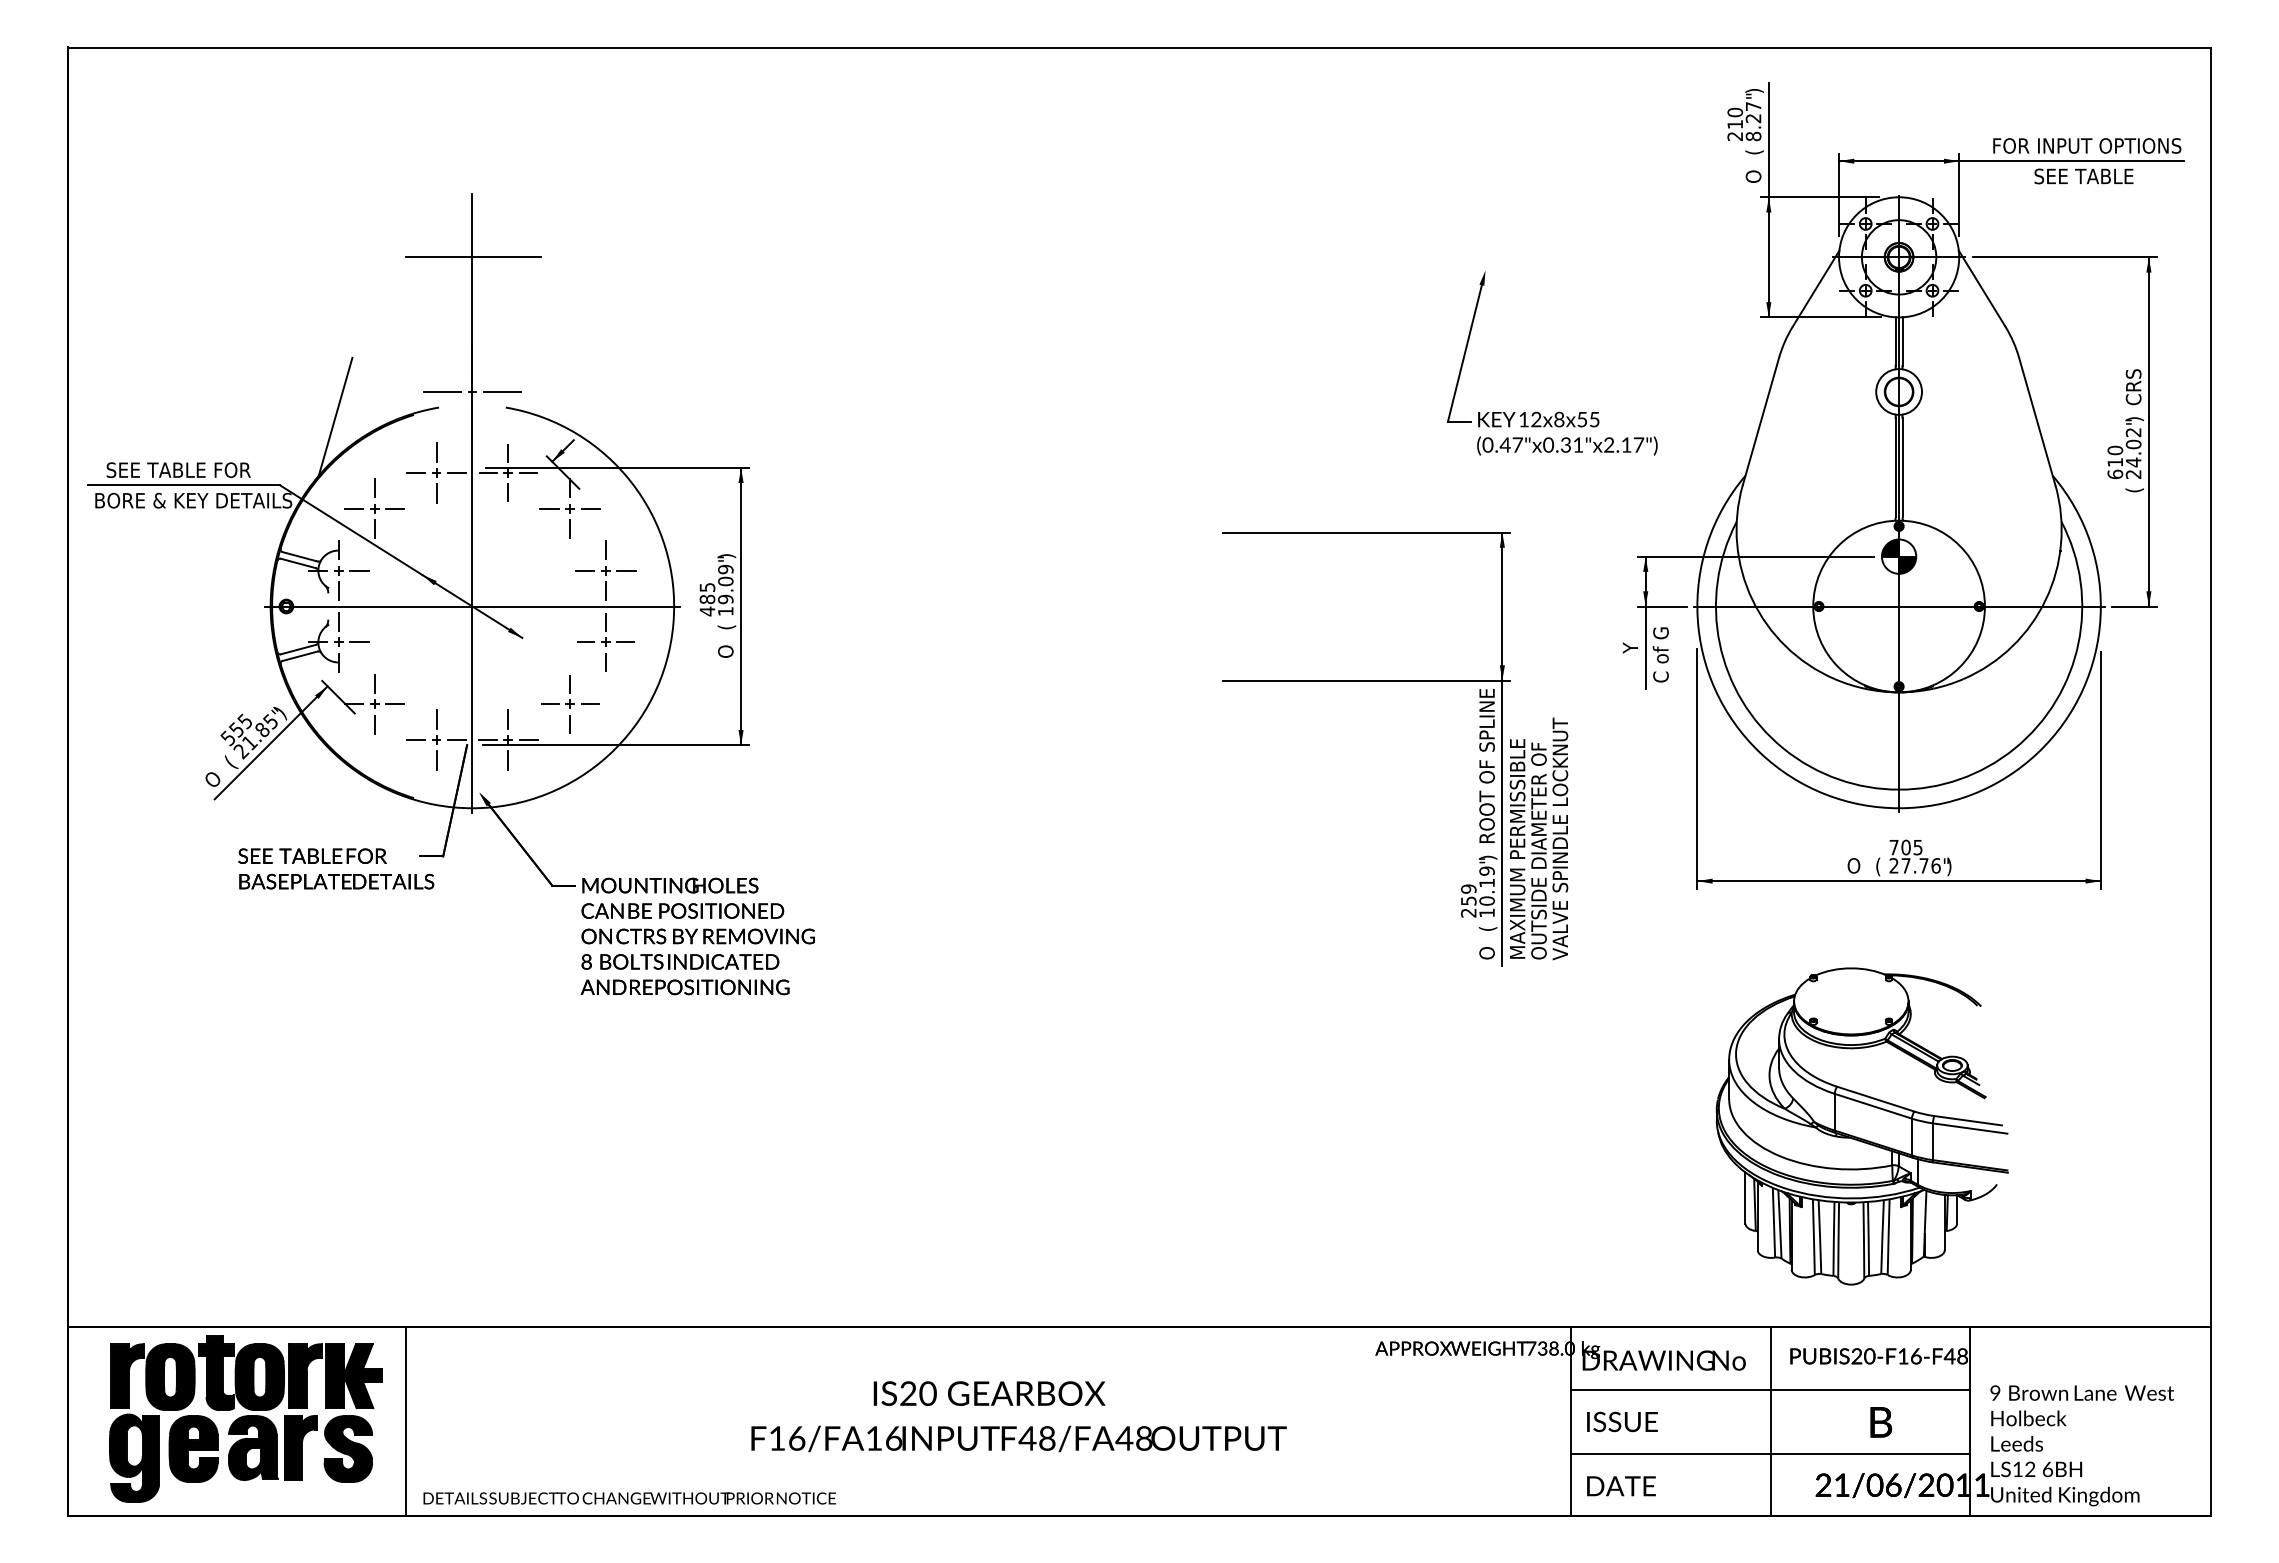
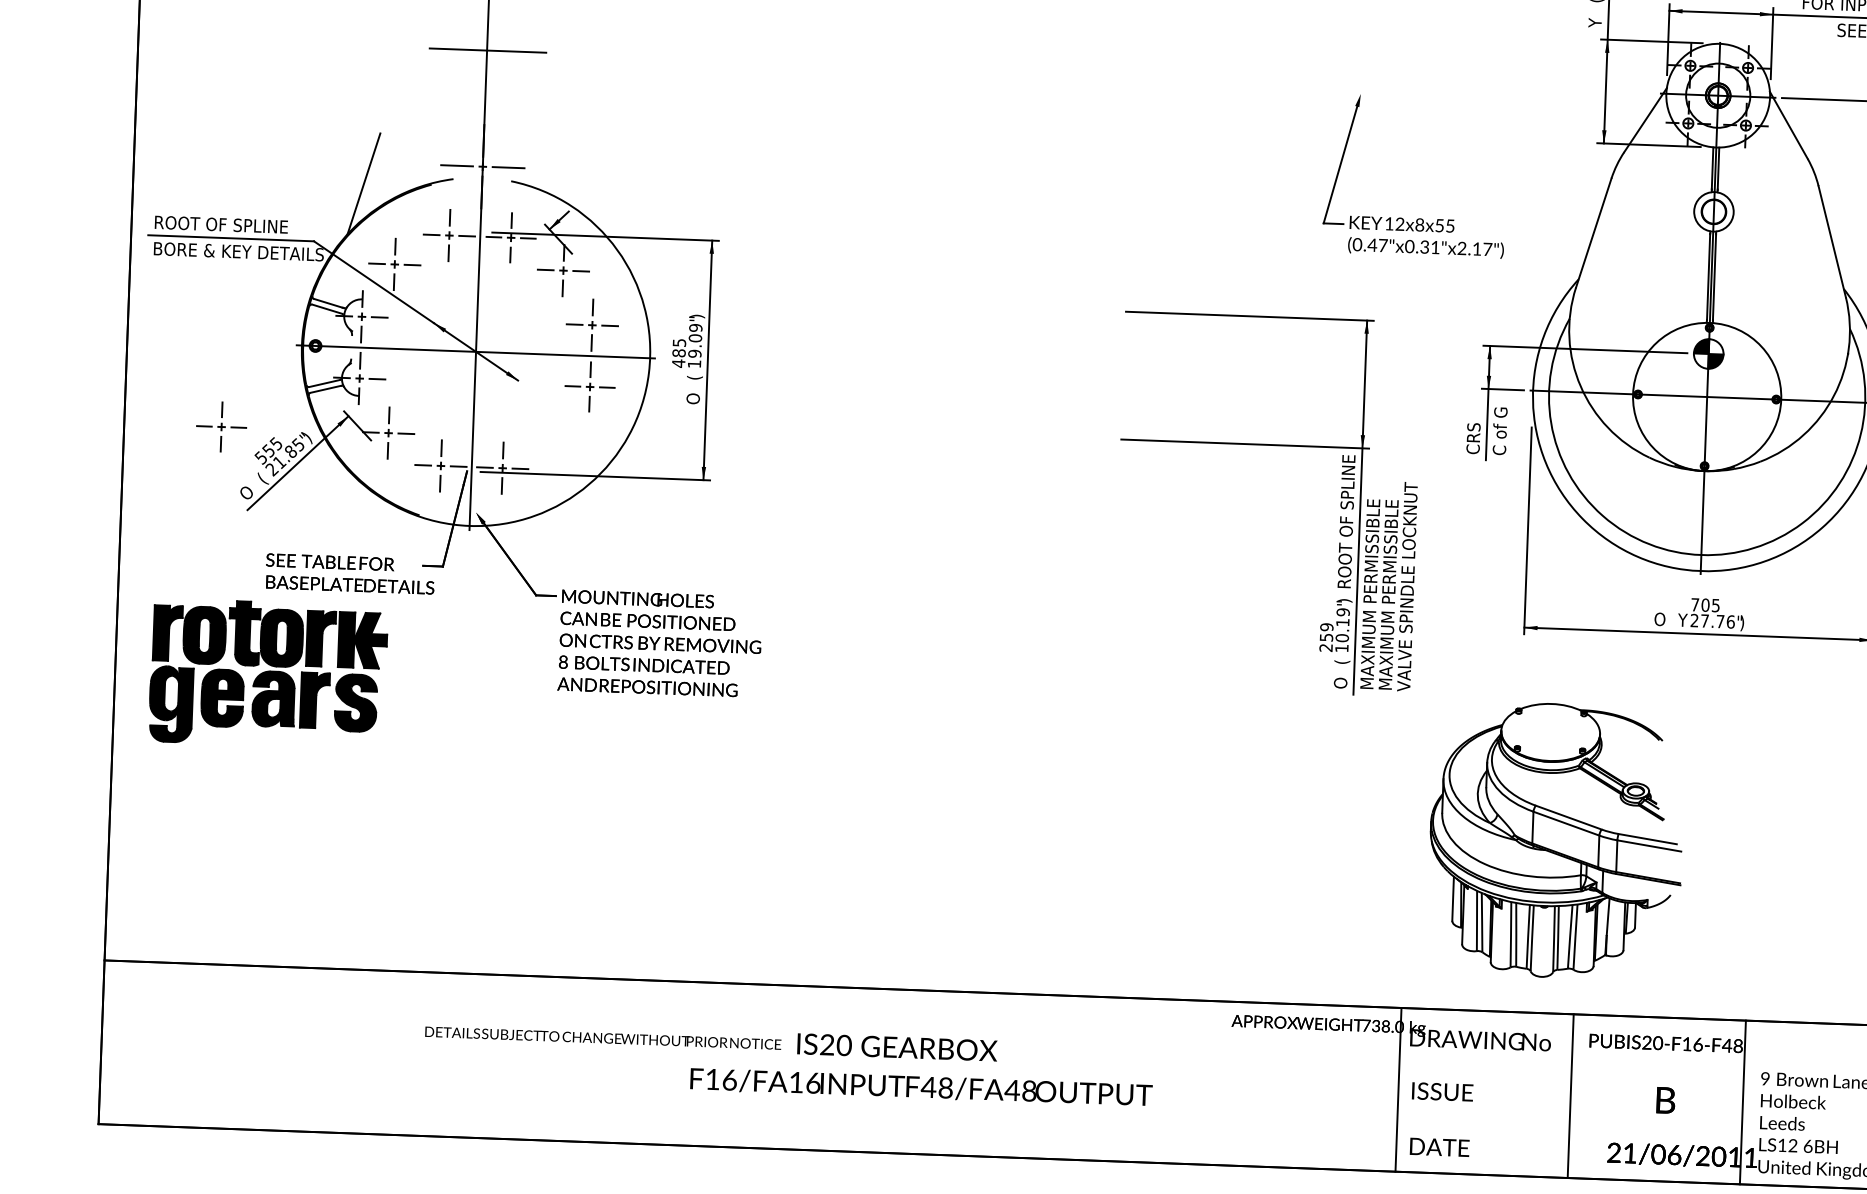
text: (1753, 176) -> (1595, 21), O -> Y
text: (172, 470) -> (221, 225), SEE TABLE FOR -> ROOT OF SPLINE
text: (1630, 662) -> (1473, 436), Y -> CRS
part: (570, 704) -> (221, 427), moved
text: (1538, 849) -> (1388, 595), OUTSIDE DIAMETER OF -> MAXIMUM PERMISSIBLE
text: (1879, 866) -> (1682, 620), ( -> Y
part: (1861, 1126) -> (1555, 840), moved
line: (1770, 1390) -> (1571, 1069), removed
part: (245, 1418) -> (268, 673), moved
line: (405, 1421) -> (392, 1053), removed
line: (1770, 1454) -> (1569, 1124), removed
text: (629, 1498) -> (603, 1038), moved

